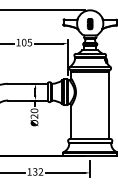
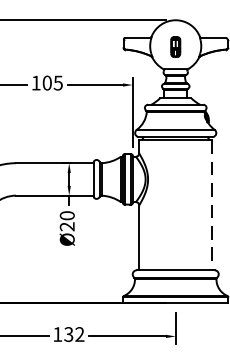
line: (109, 106) -> (213, 207), solid -> dashed

